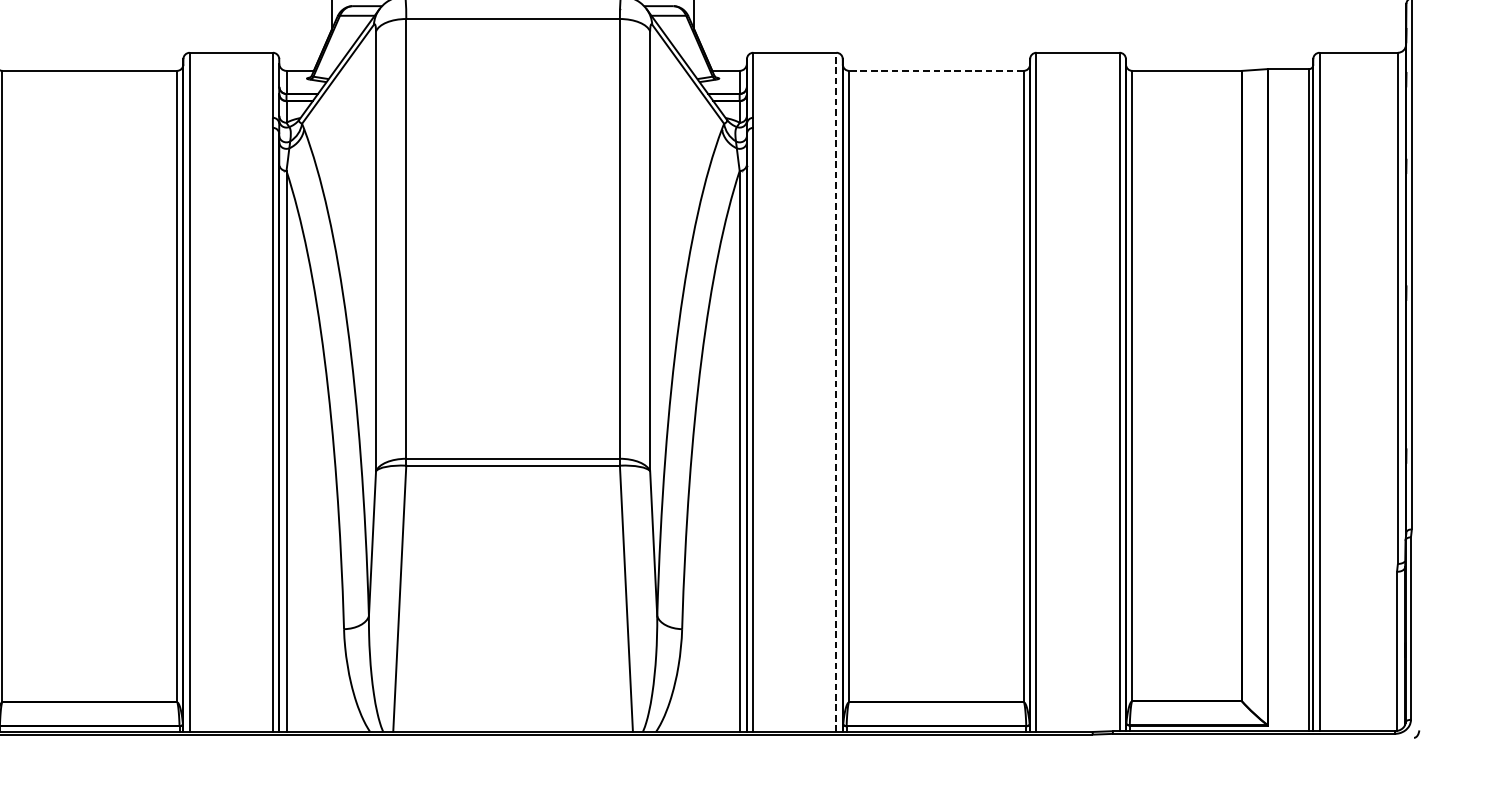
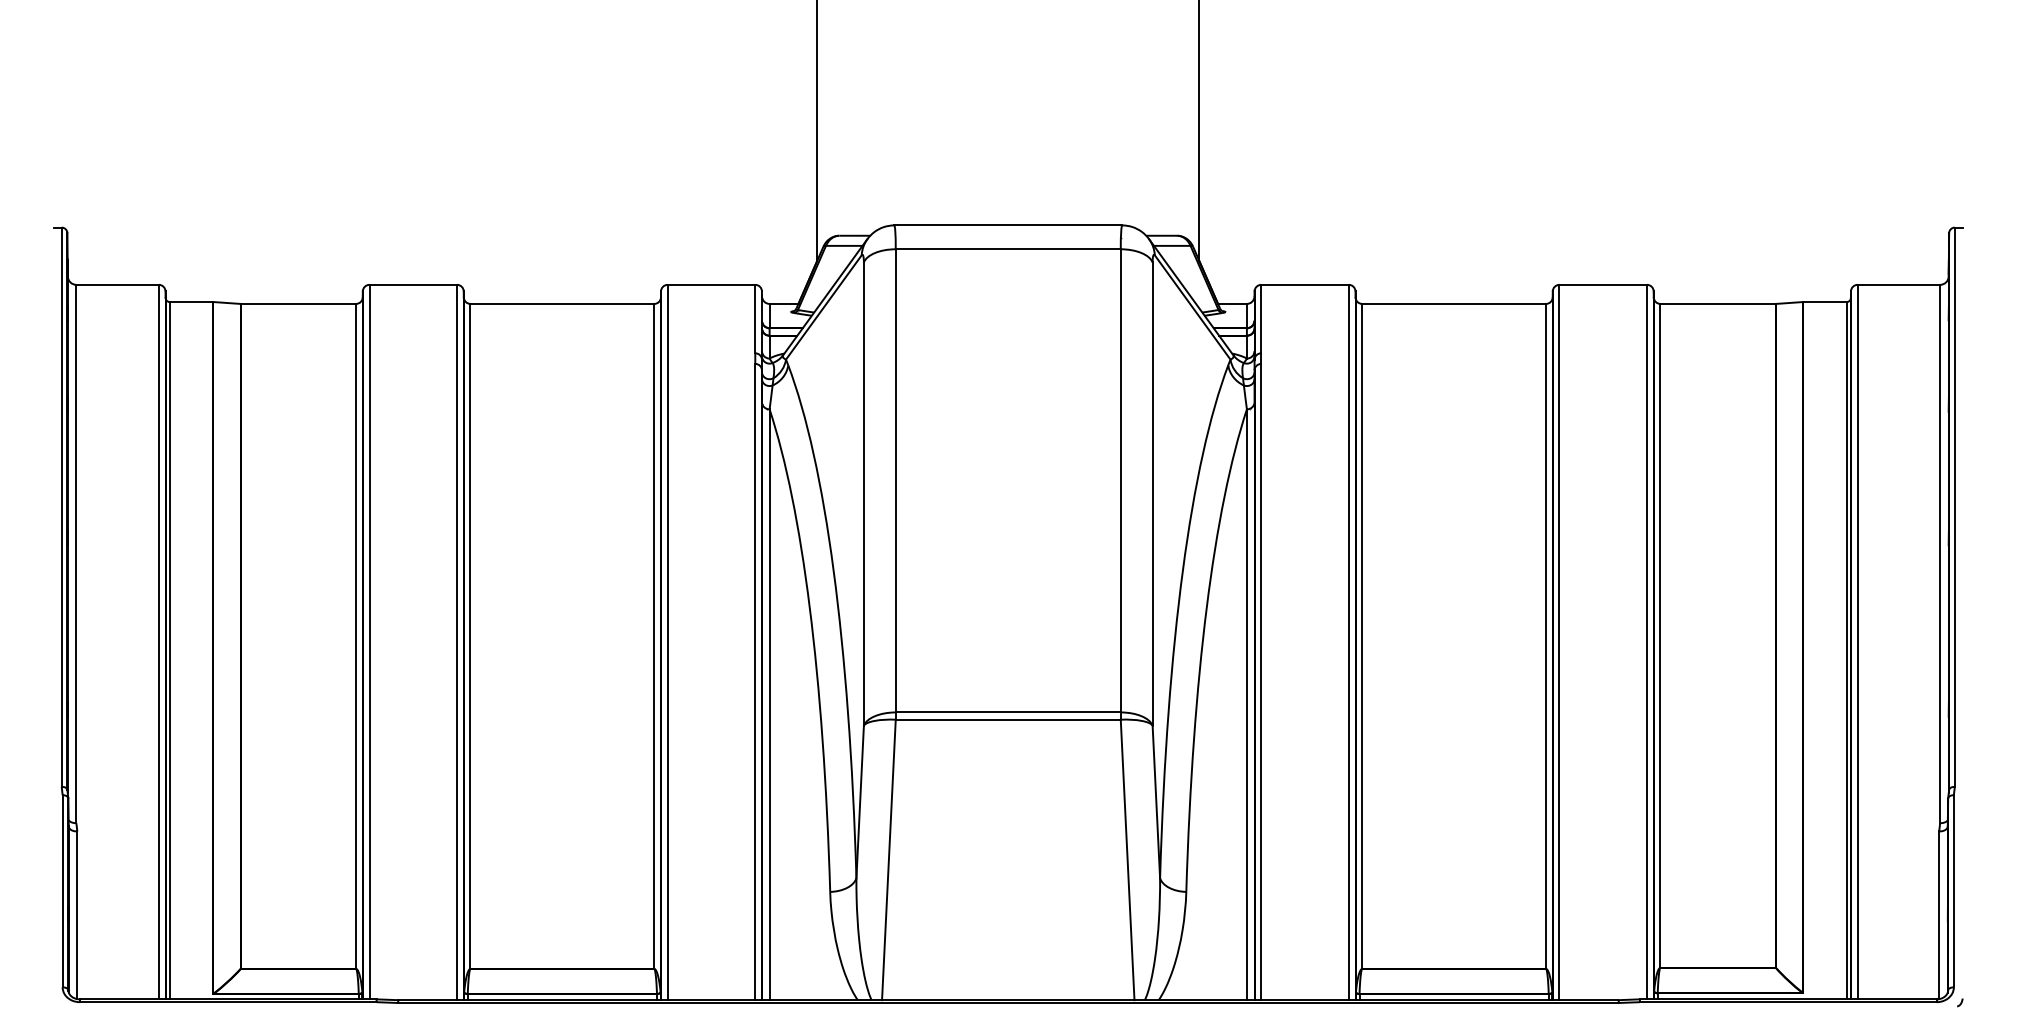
line: (936, 70) -> (1454, 303), dashed -> solid
line: (836, 392) -> (1348, 642), dashed -> solid

